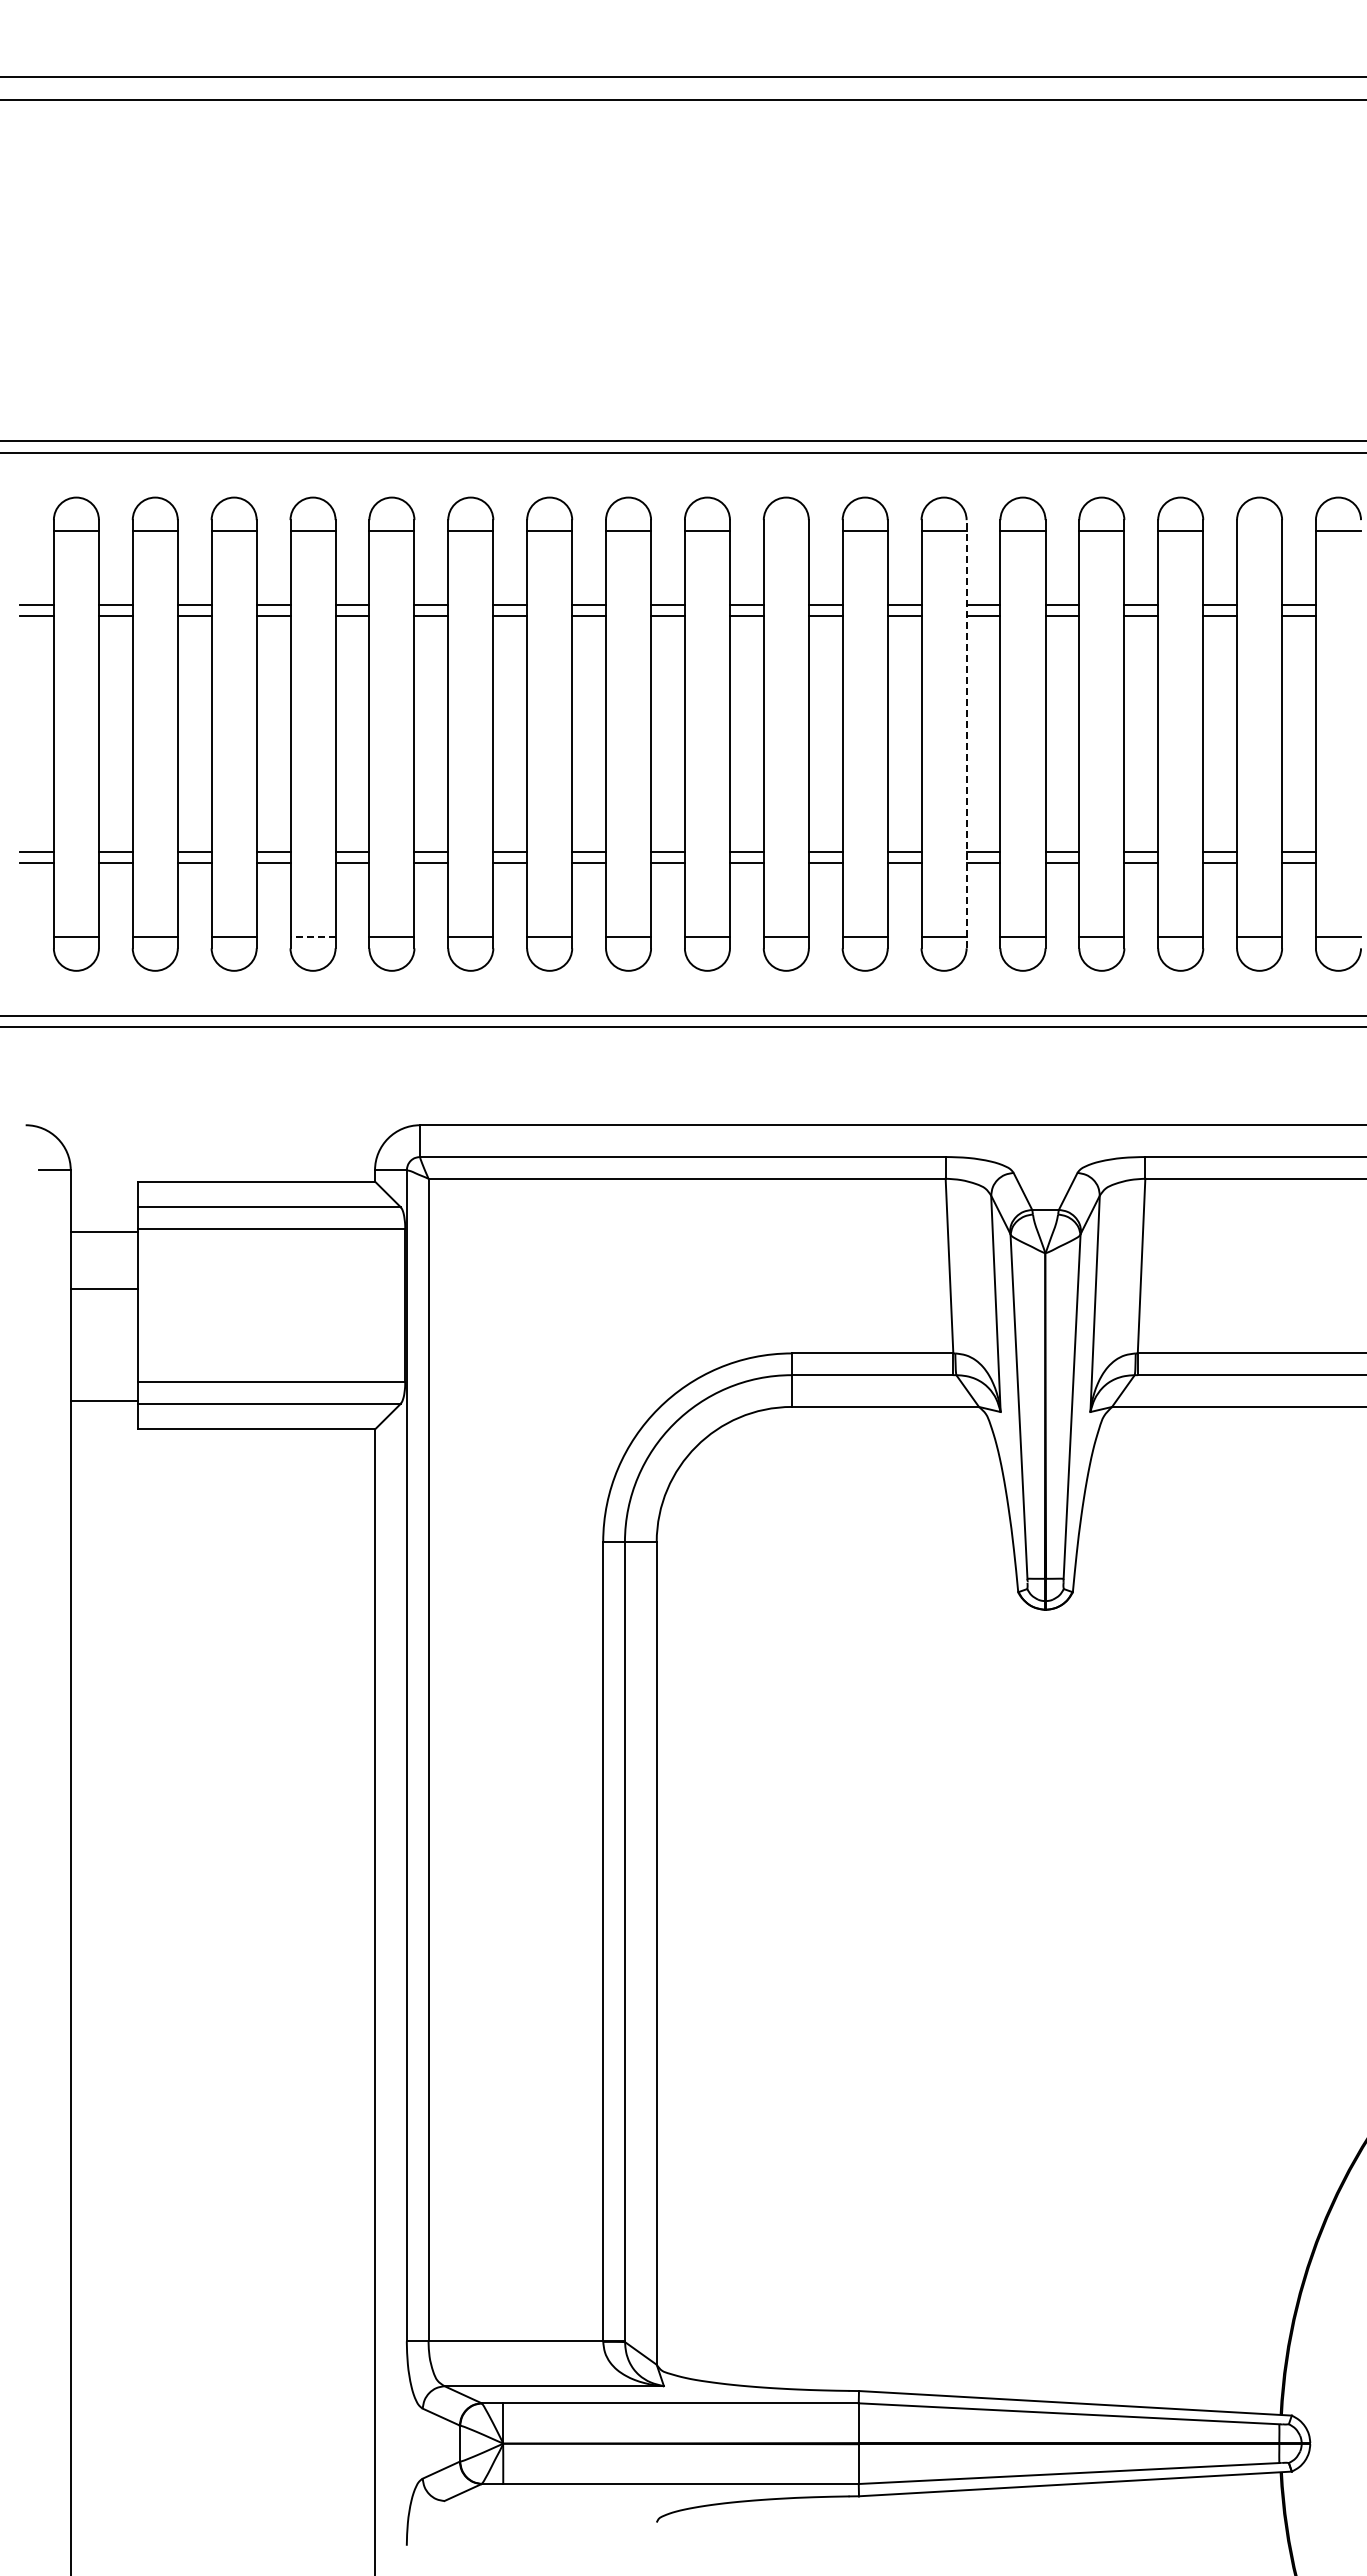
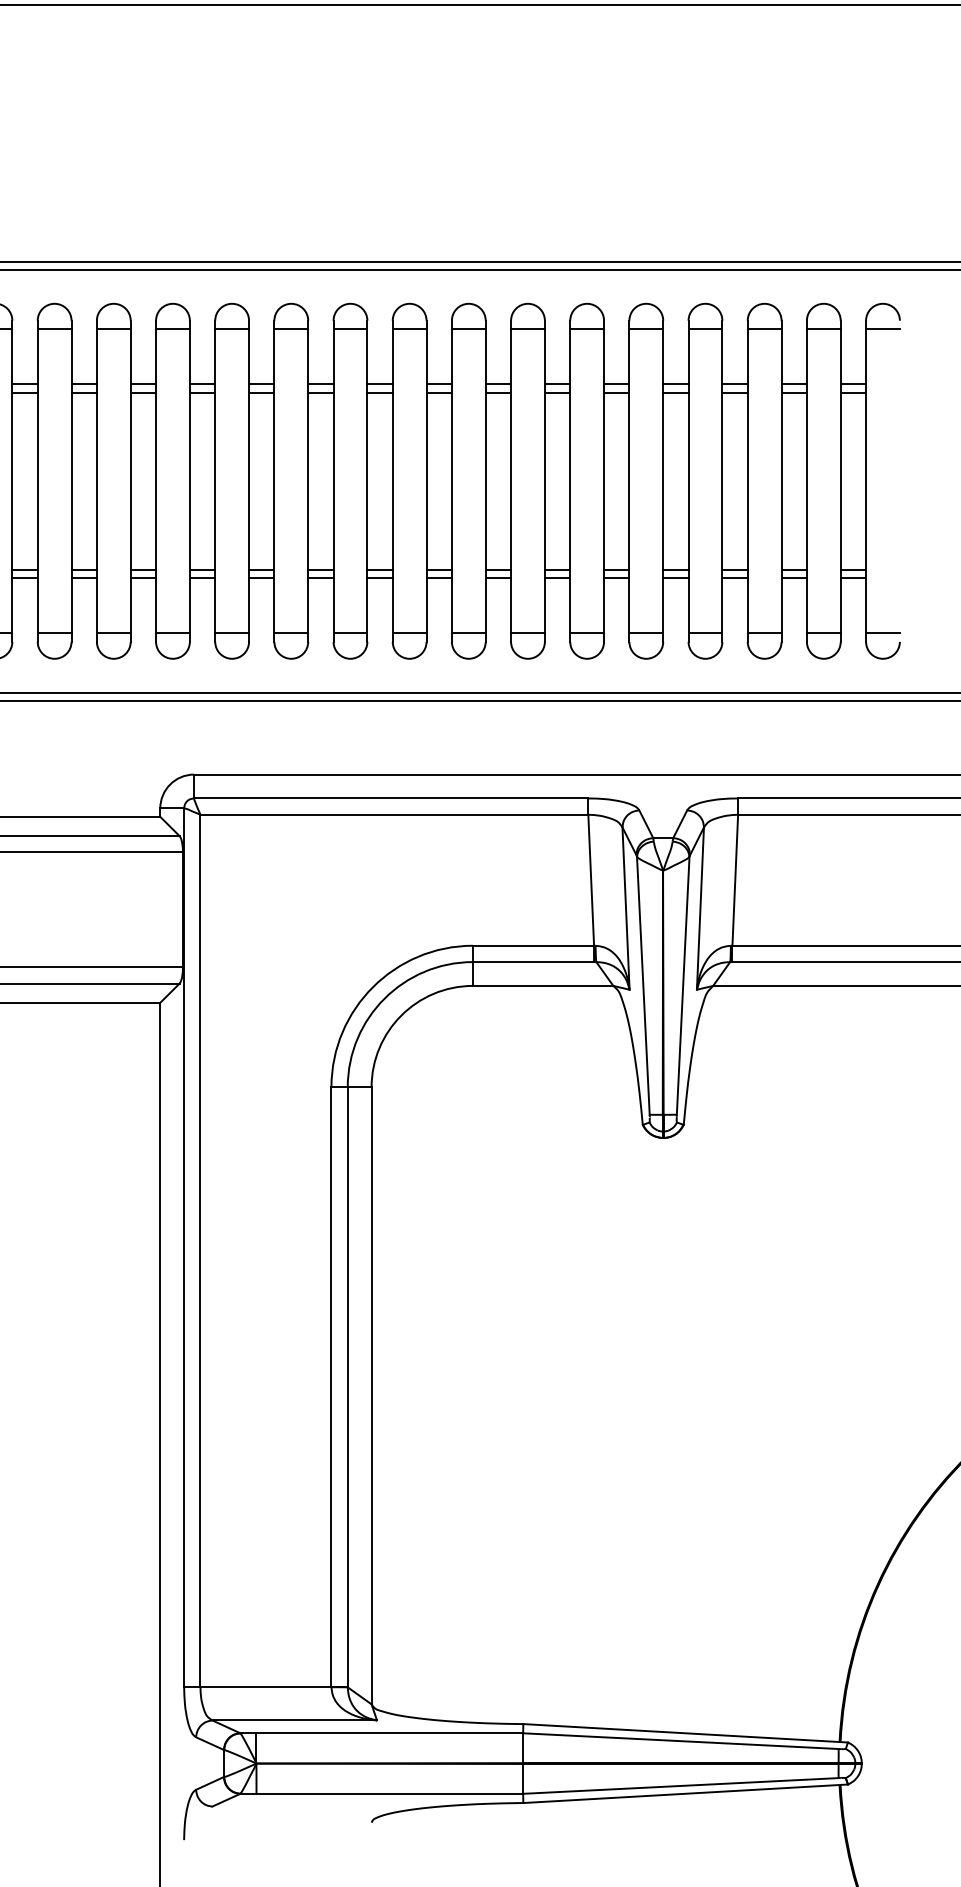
line: (785, 531) -> (468, 329), added
line: (1259, 531) -> (823, 329), added
line: (966, 733) -> (603, 480), dashed -> solid
line: (313, 937) -> (114, 633), dashed -> solid

